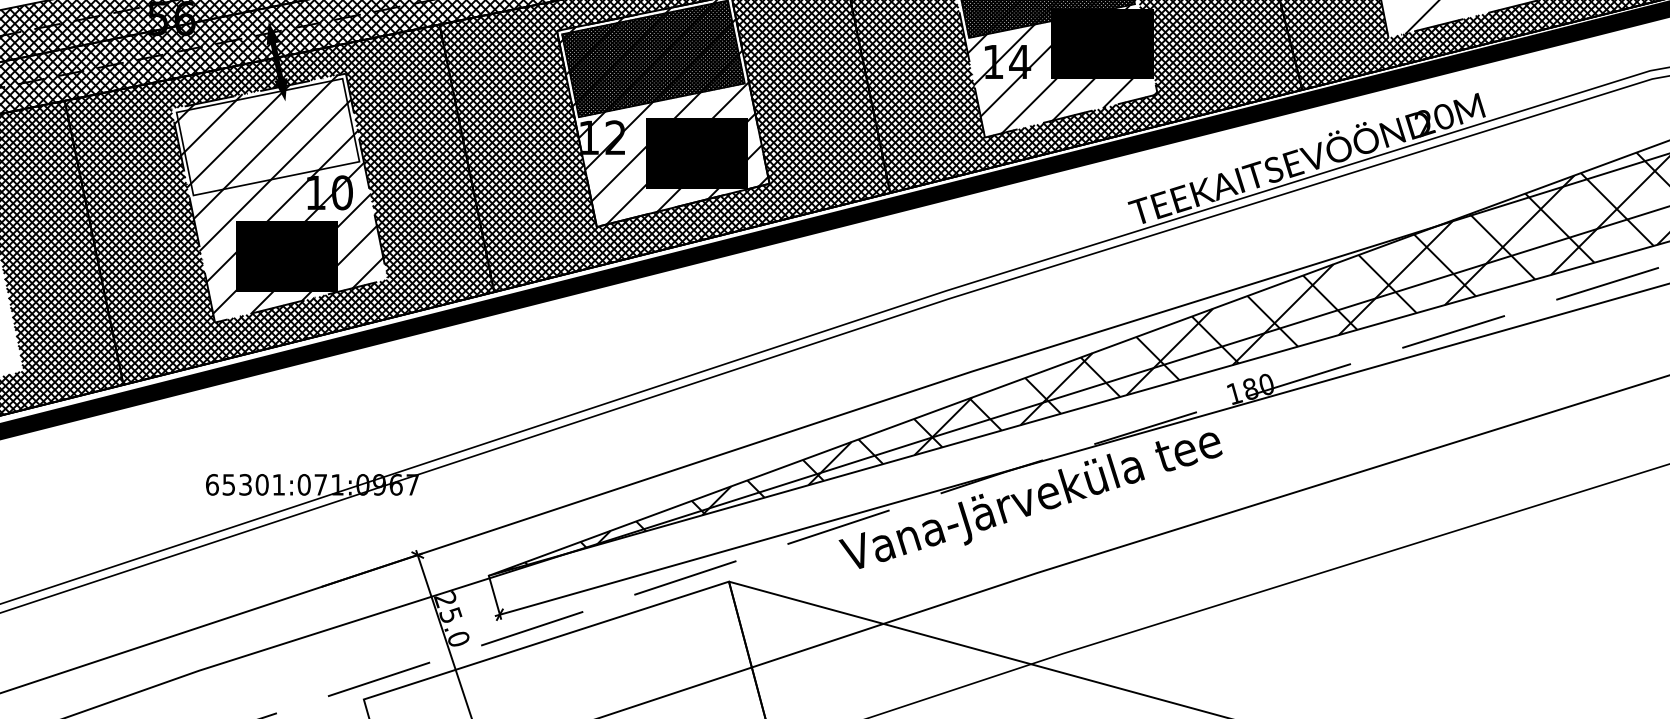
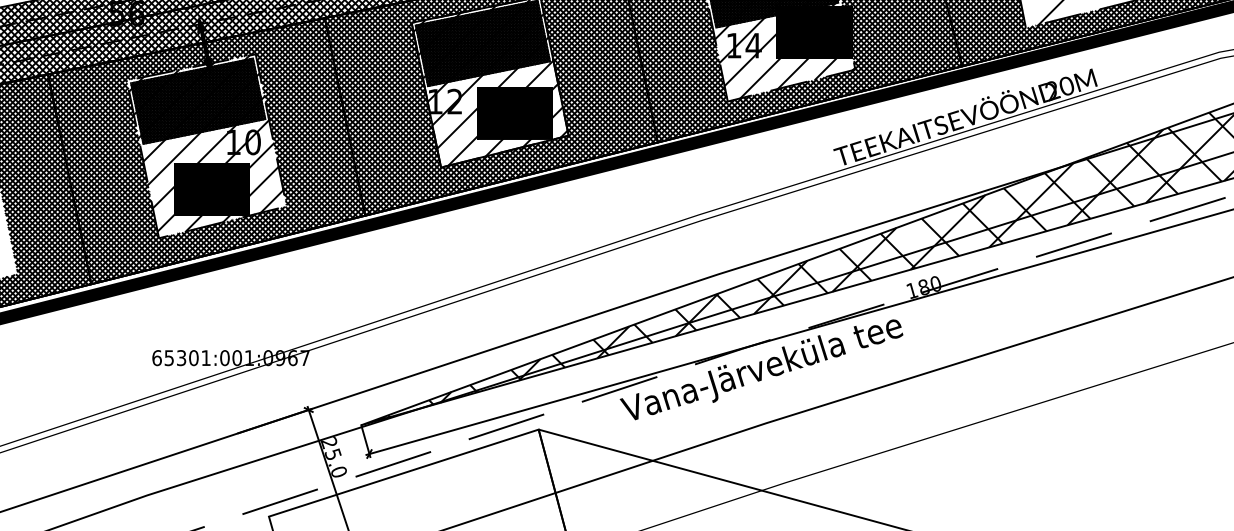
hatch: (267, 136) -> (197, 100), added
text: (320, 484) -> (236, 357), 65301:071:0967 -> 65301:001:0967

